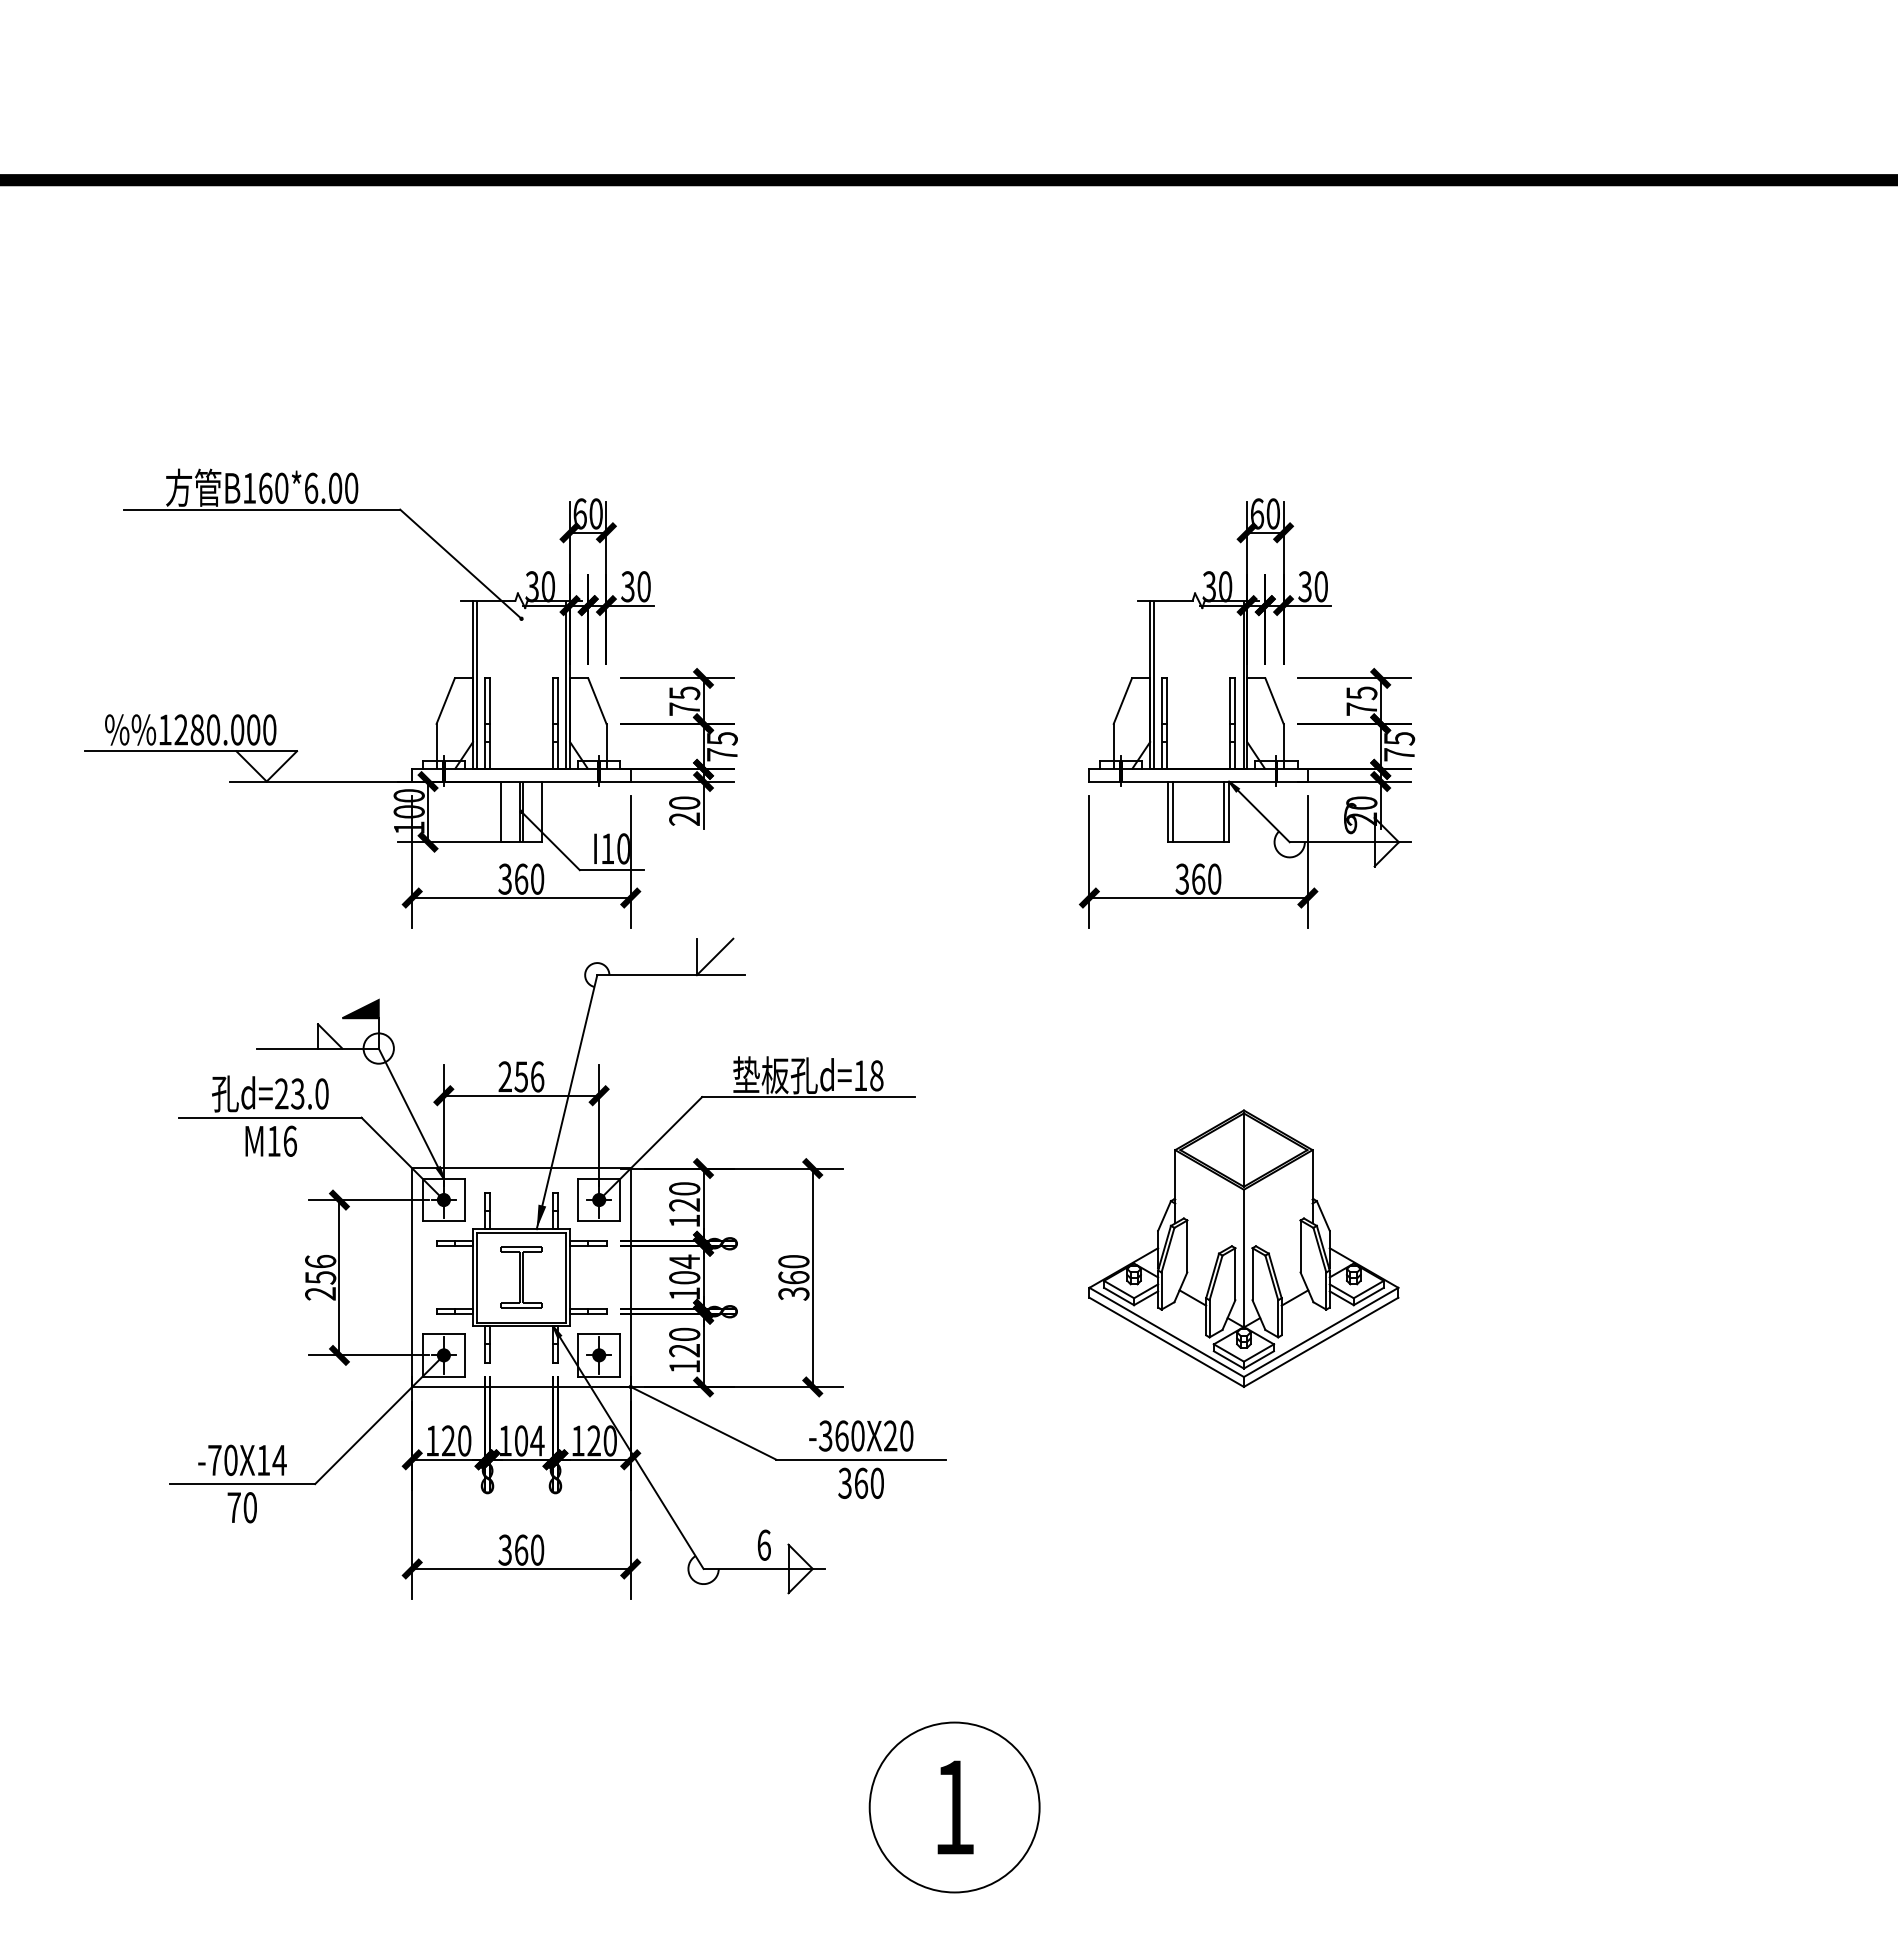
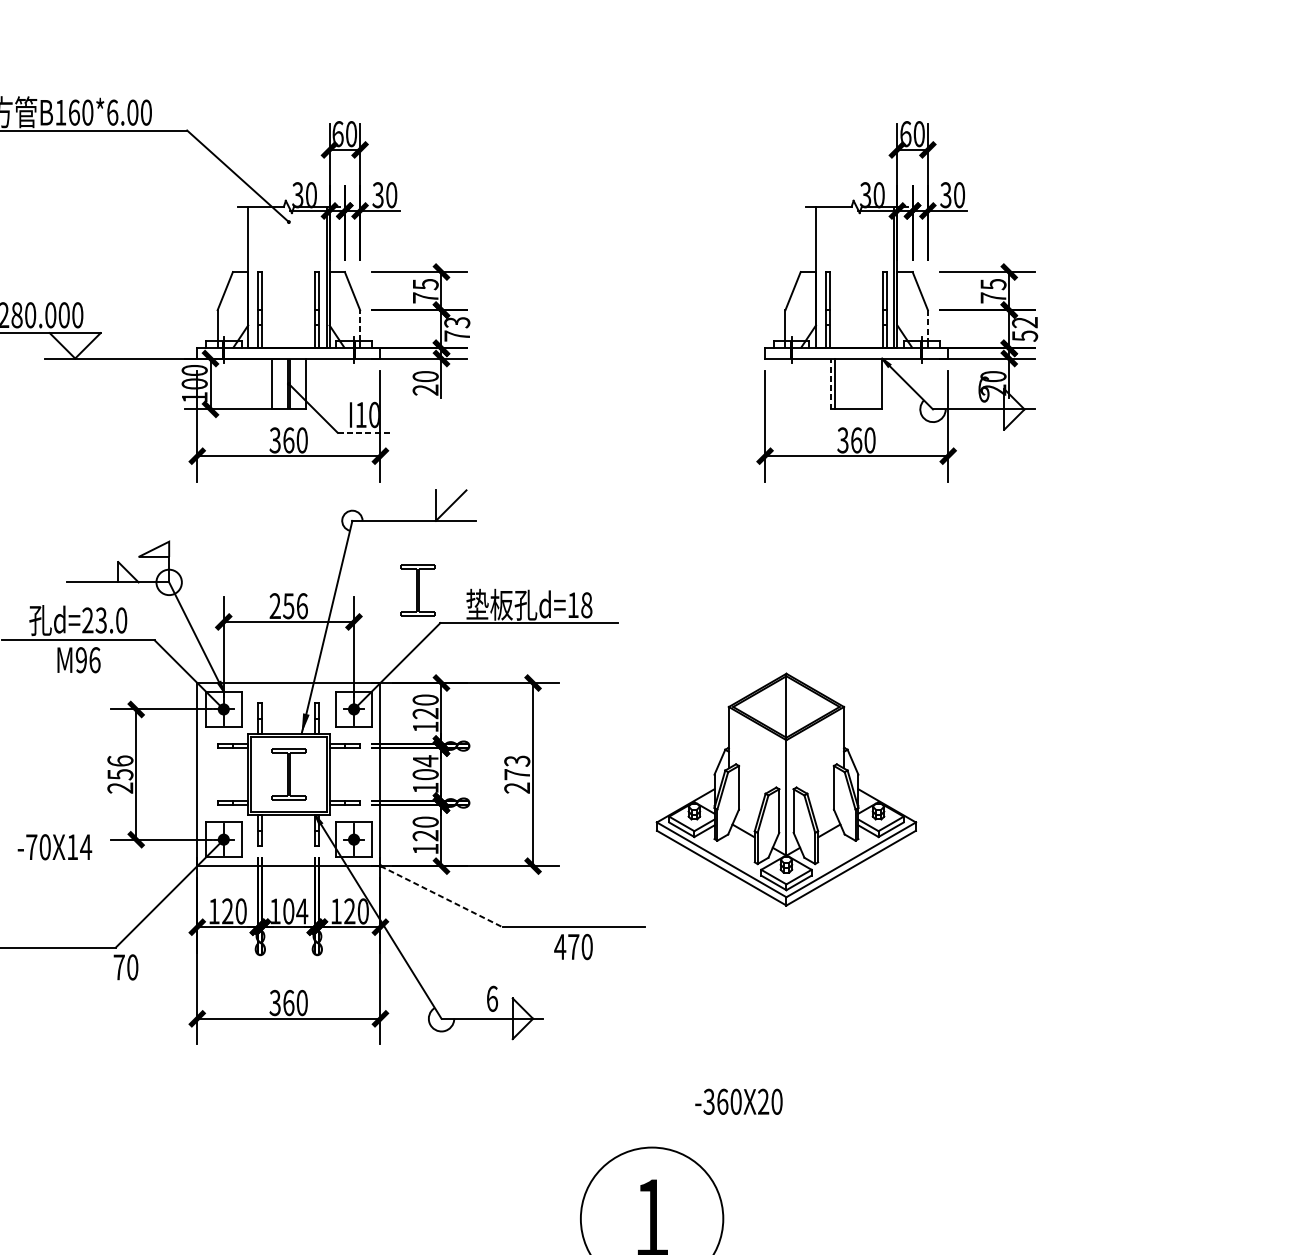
line: (476, 684) -> (251, 277), removed
line: (1153, 684) -> (818, 277), removed
text: (721, 738) -> (456, 322), 75 -> 73
line: (606, 742) -> (360, 325), solid -> dashed
line: (1283, 742) -> (927, 325), solid -> dashed
text: (1399, 746) -> (1025, 329), 75 -> 52
line: (1168, 811) -> (831, 383), solid -> dashed
line: (1224, 811) -> (878, 383), removed
line: (611, 870) -> (364, 433), solid -> dashed
fill: (360, 1009) -> (153, 549), removed
part: (675, 1057) -> (417, 589), added
text: (273, 1140) -> (80, 659), M16 -> M96
part: (1243, 1248) -> (786, 789), moved
text: (793, 1277) -> (516, 774), 360 -> 273
line: (704, 1423) -> (442, 896), solid -> dashed
text: (861, 1435) -> (739, 1101), moved
text: (242, 1459) -> (54, 846), moved
text: (852, 1482) -> (566, 946), 360 -> 470
text: (241, 1507) -> (125, 967), moved

